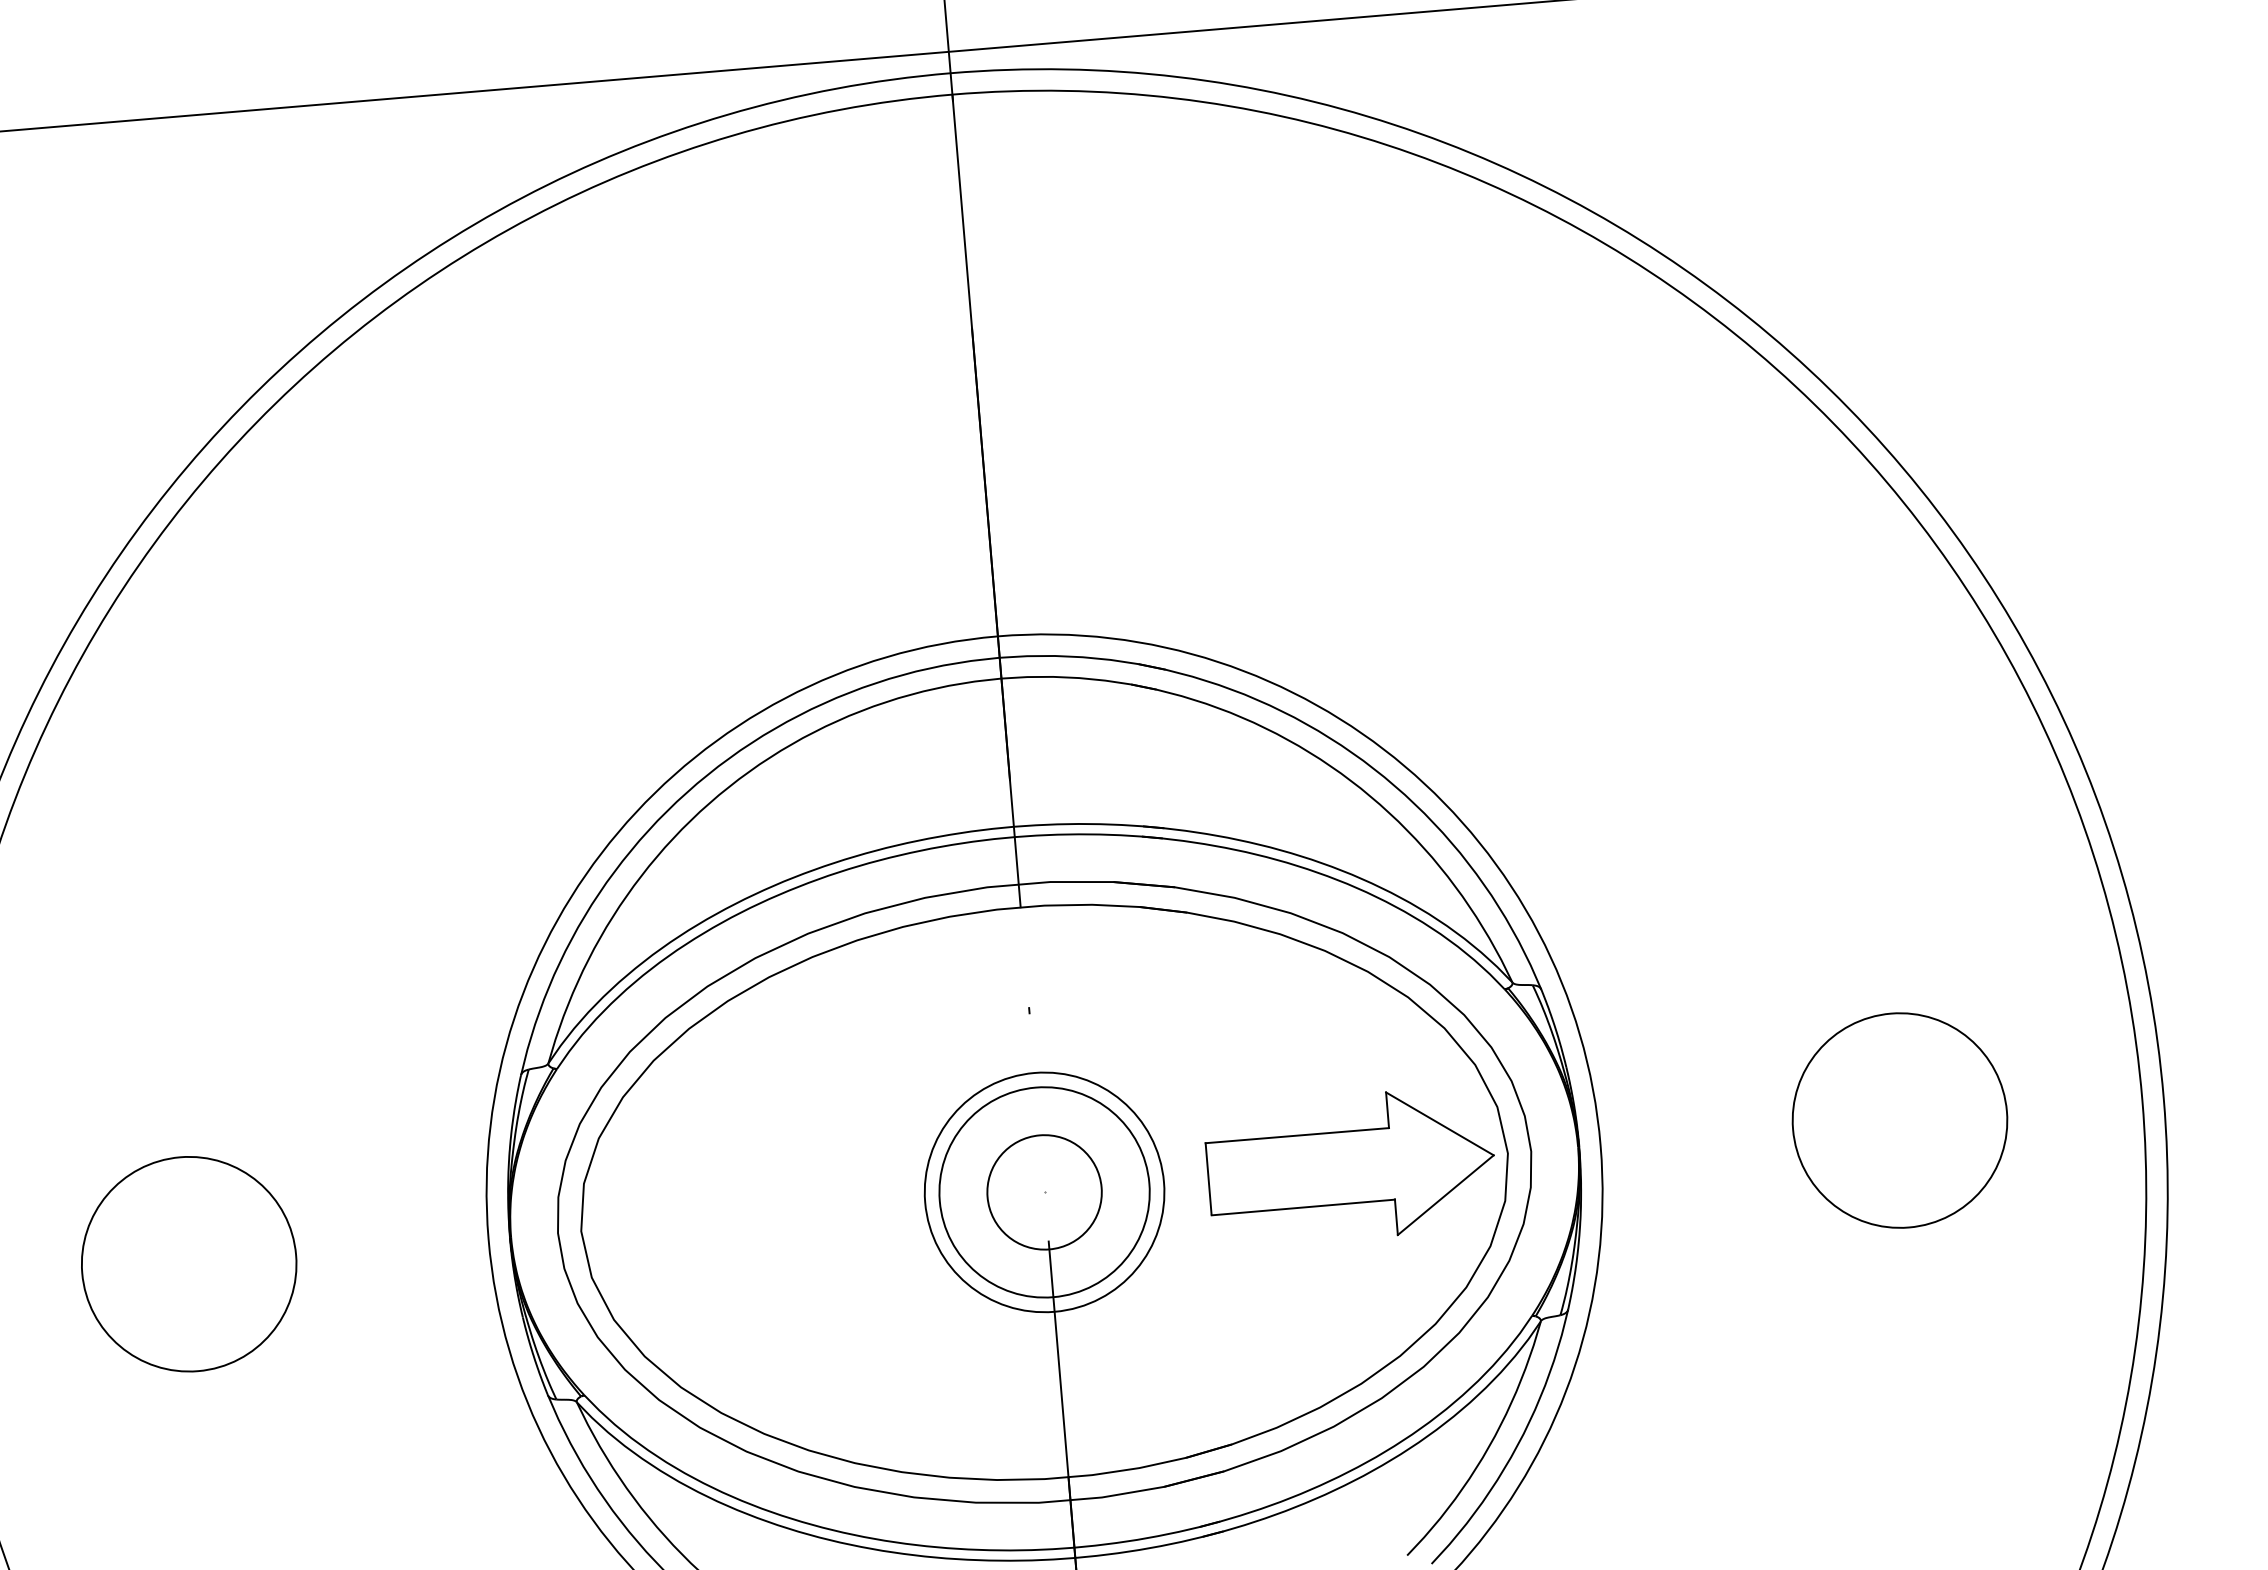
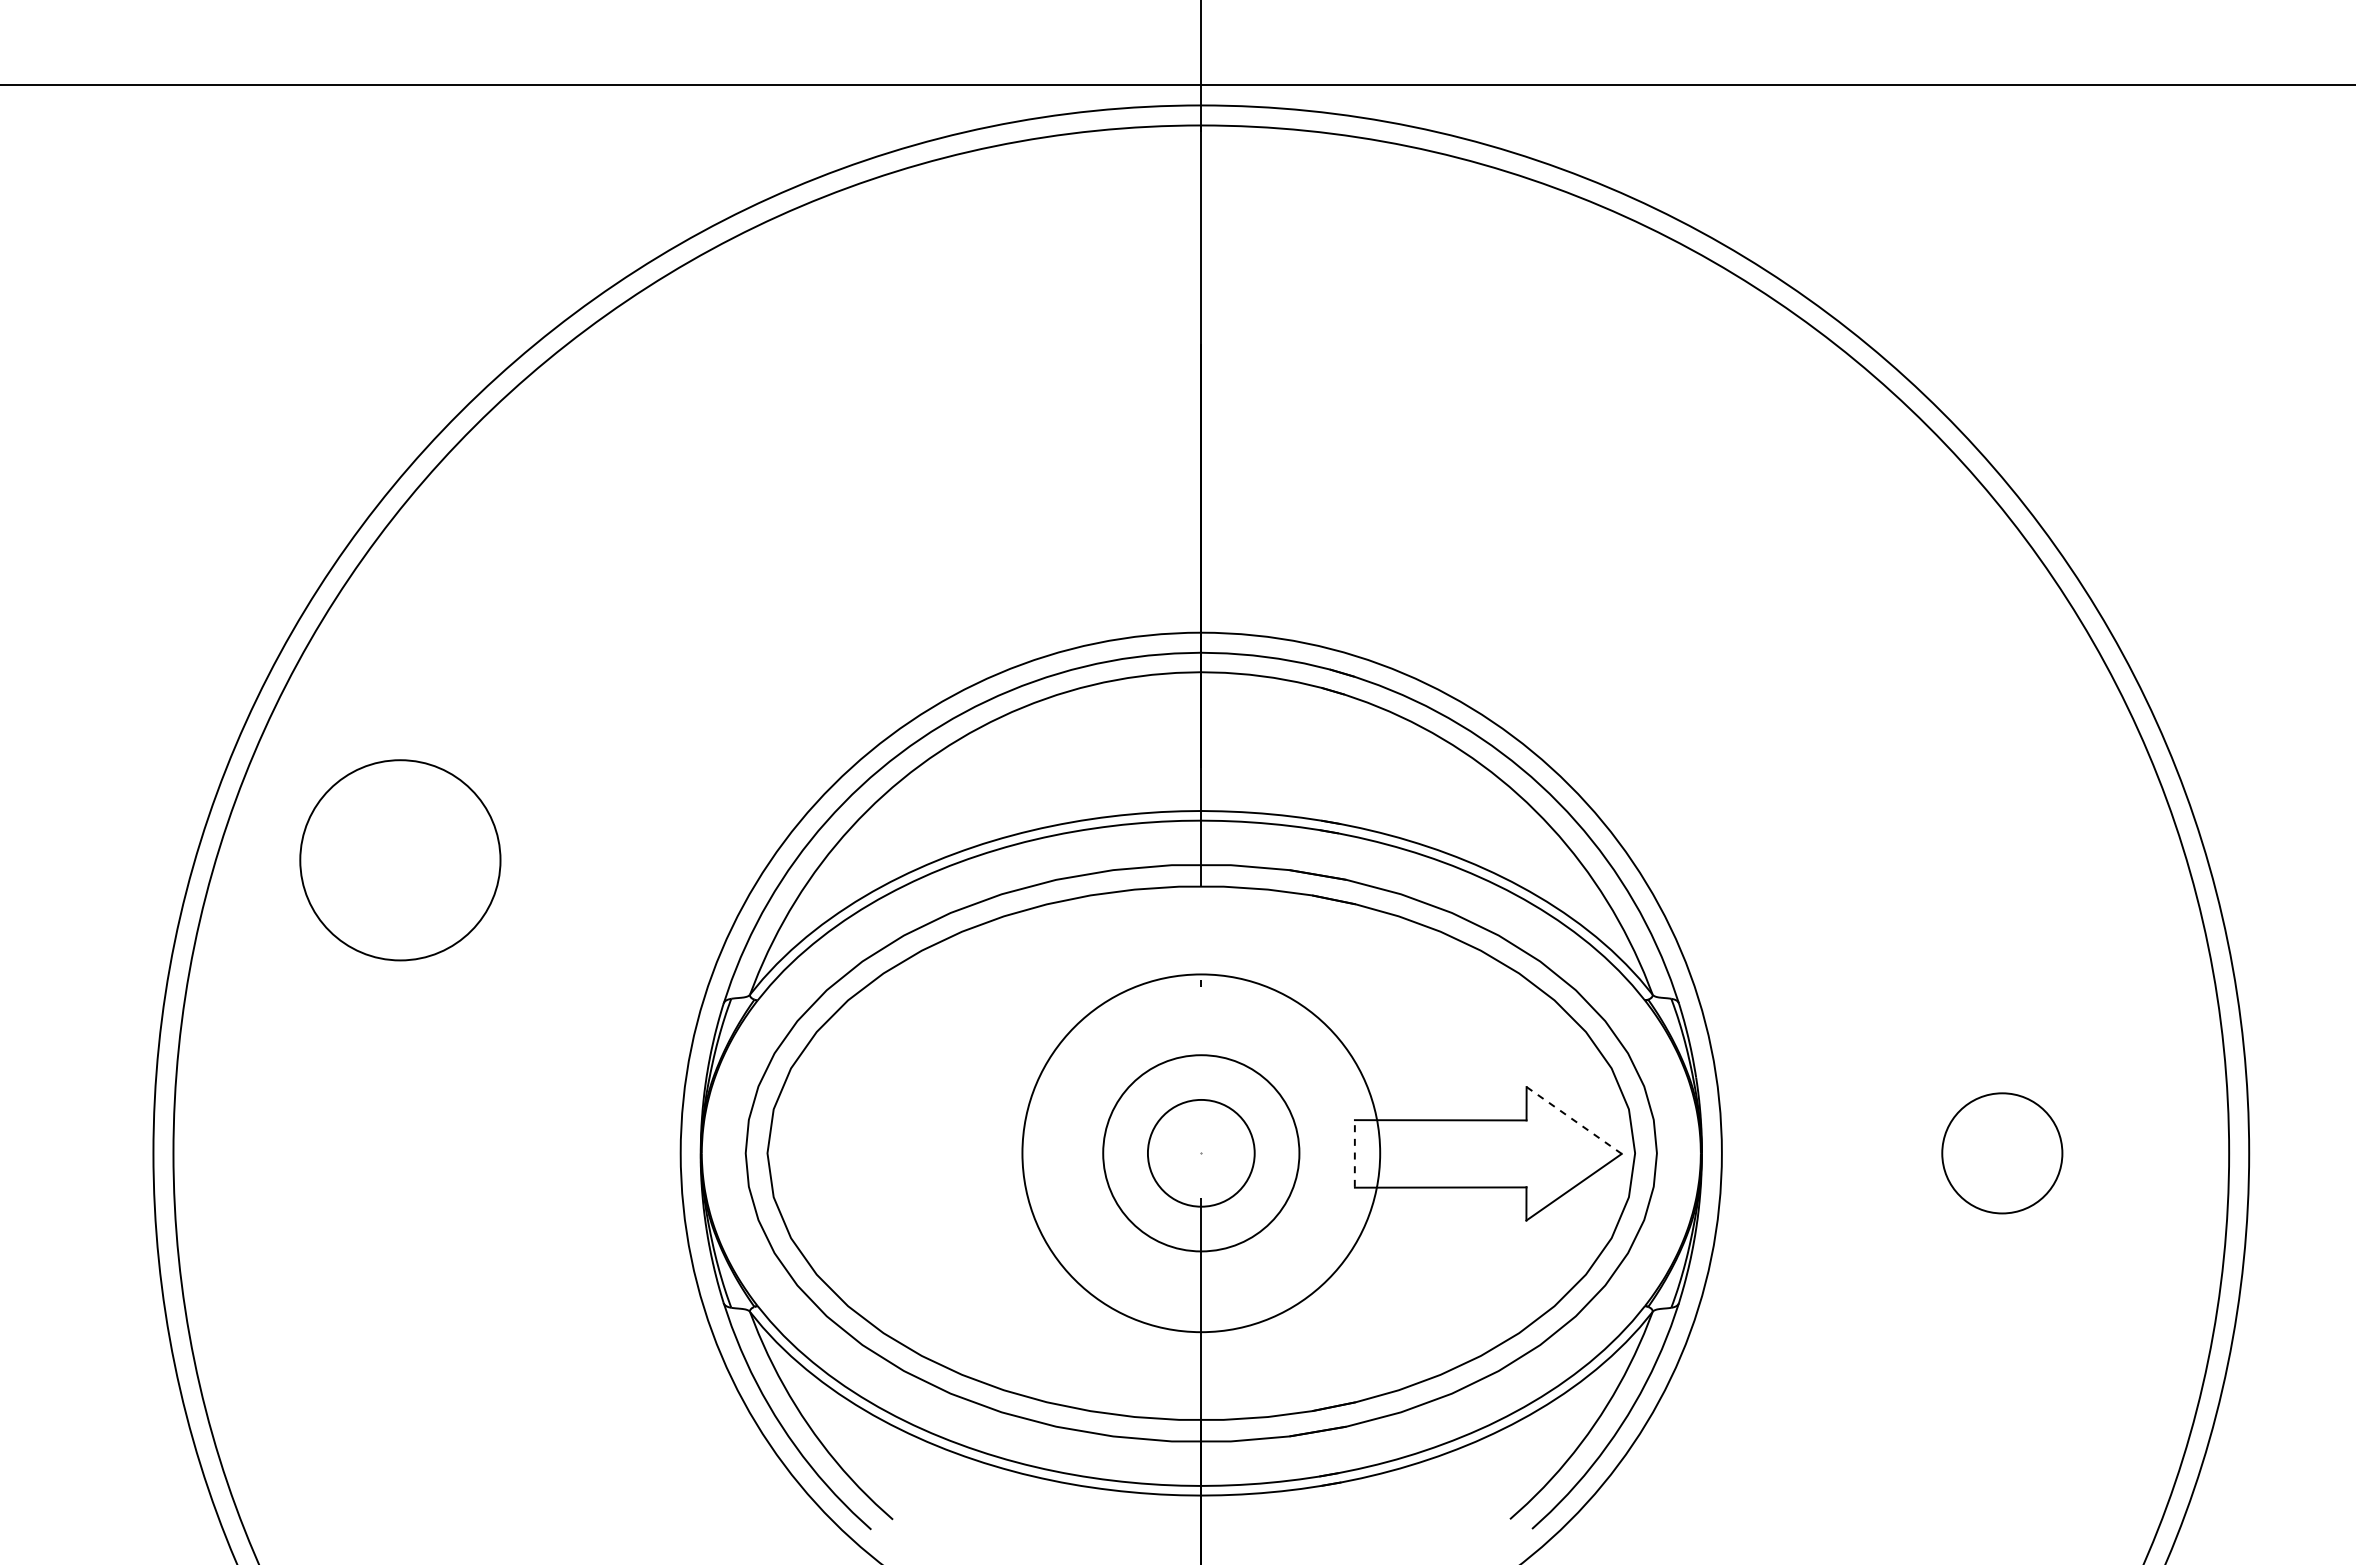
circle: (1900, 1120) -> (2002, 1153), size x0.6
line: (1440, 1123) -> (1574, 1120), solid -> dashed
line: (1208, 1178) -> (1354, 1153), solid -> dashed
circle: (1044, 1192) -> (1201, 1153), size x1.6
circle: (189, 1264) -> (400, 860), moved

